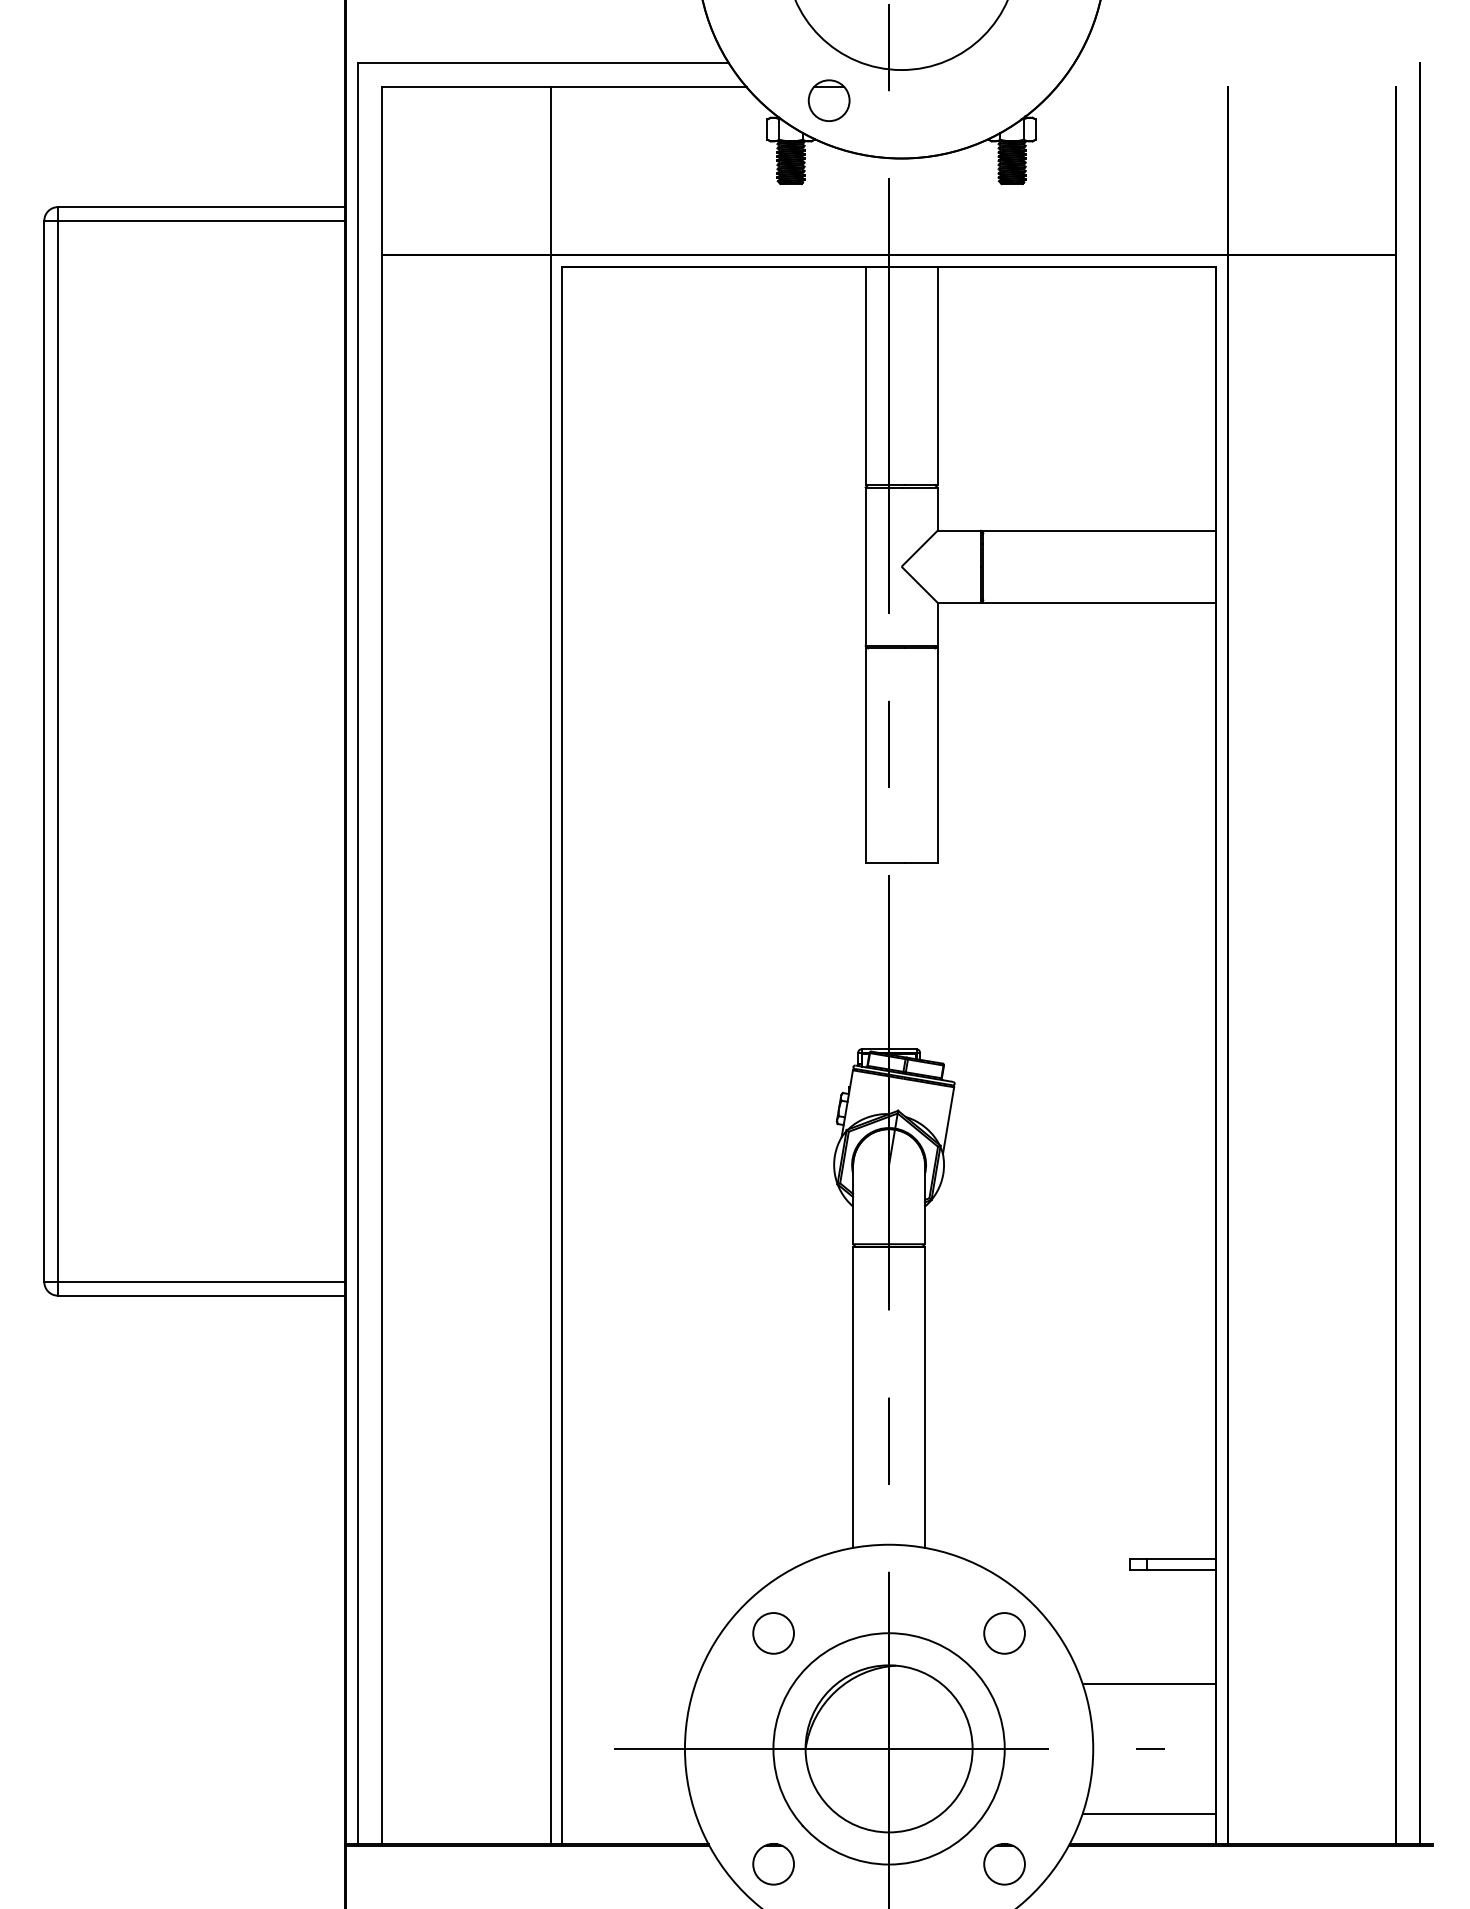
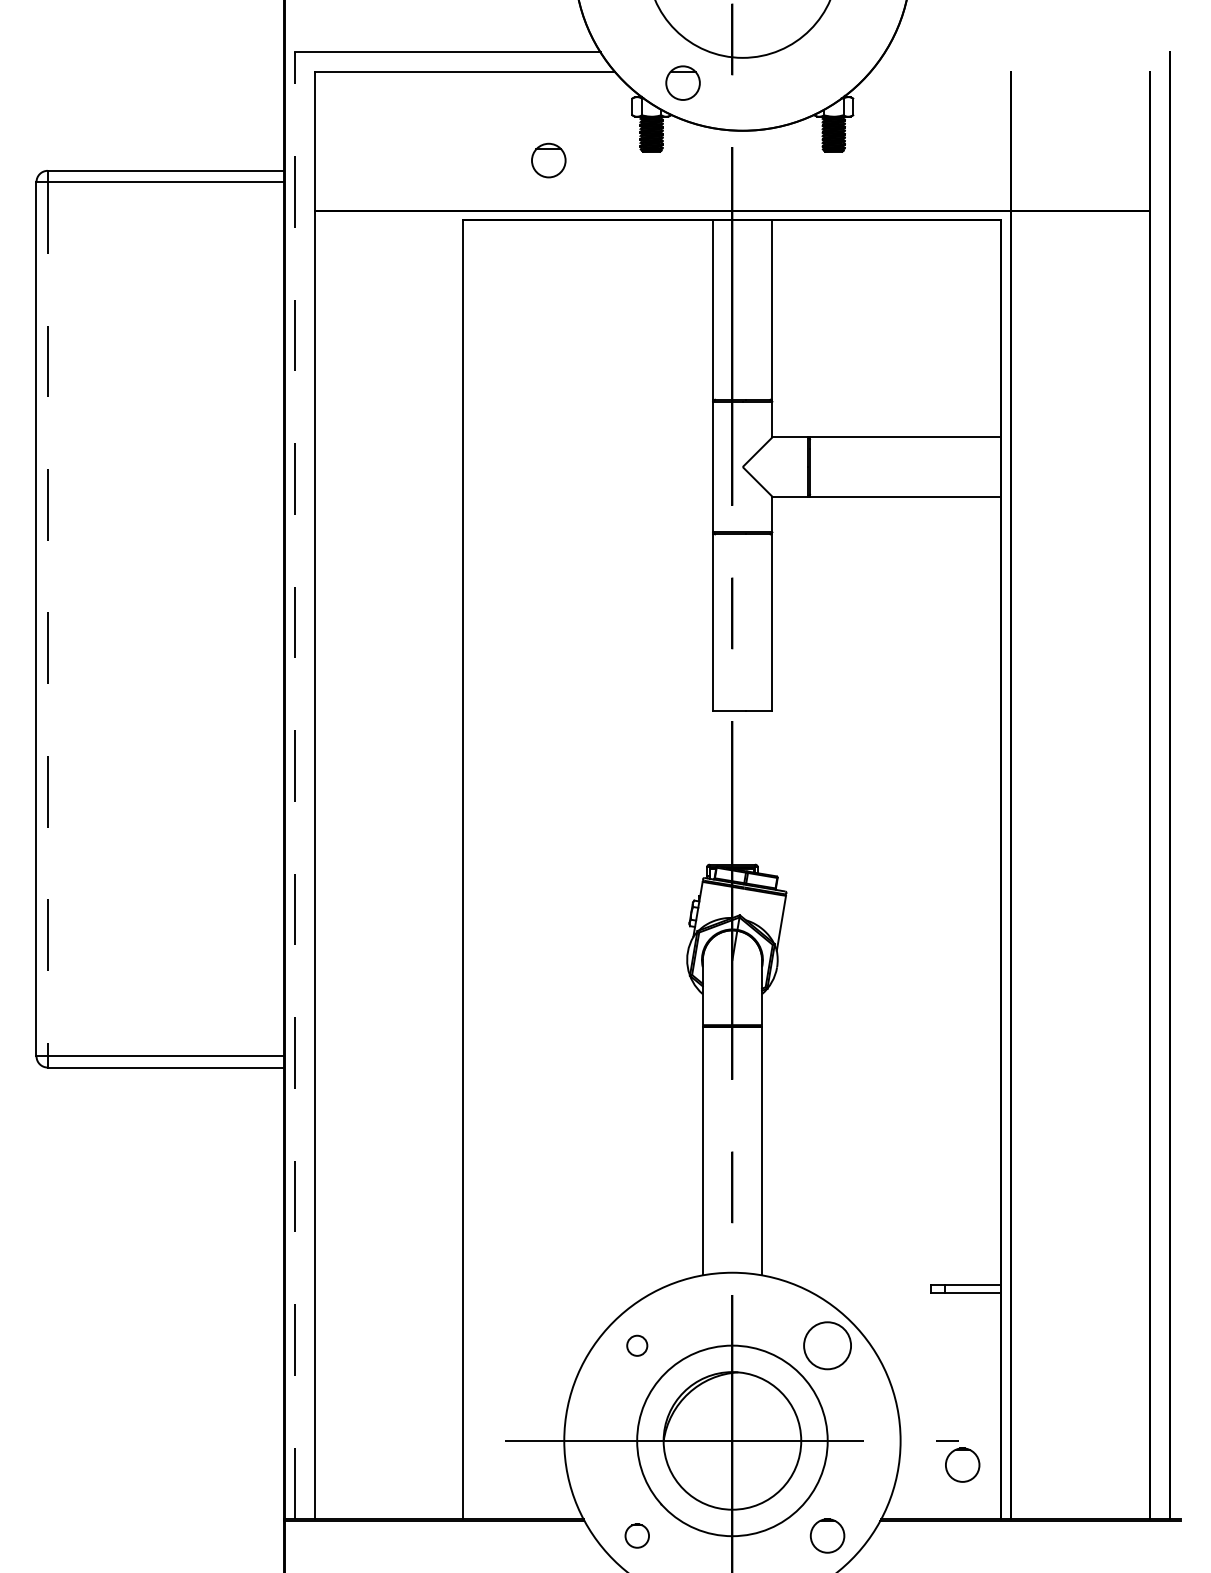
part: (665, 194) -> (548, 160), added
line: (57, 751) -> (47, 619), solid -> dashed
line: (358, 953) -> (295, 785), solid -> dashed
line: (550, 965) -> (453, 795), removed
circle: (773, 1633) -> (637, 1345), size x0.6
circle: (1004, 1633) -> (827, 1345), size x1.4
line: (1148, 1684) -> (946, 1387), removed
circle: (1168, 1778) -> (962, 1465), added
line: (1148, 1813) -> (946, 1494), removed
circle: (773, 1864) -> (637, 1536), size x0.7

